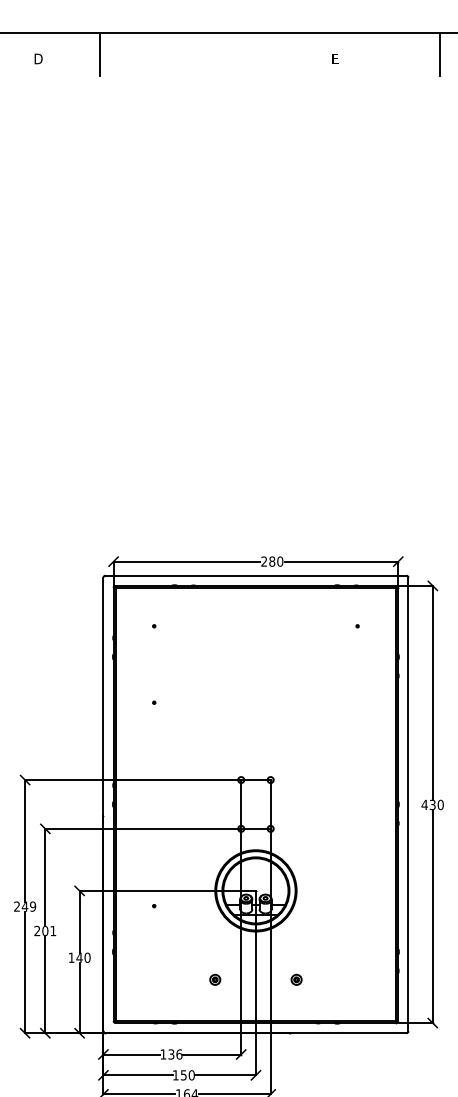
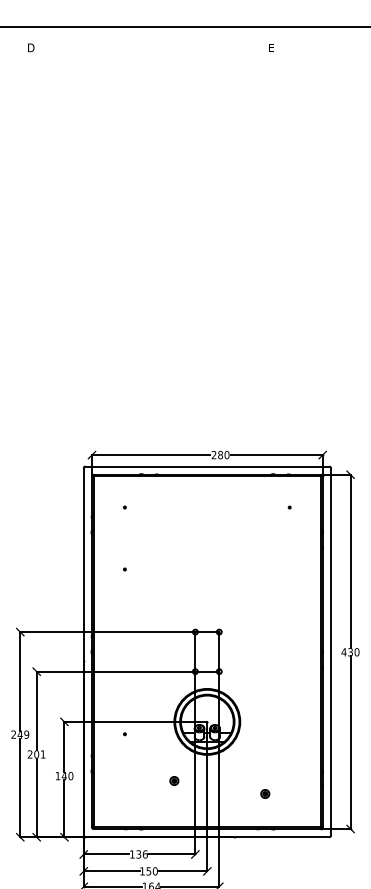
line: (440, 53) -> (356, 43), removed
line: (99, 54) -> (80, 44), removed
part: (215, 979) -> (174, 780), moved
part: (296, 979) -> (265, 793), moved

